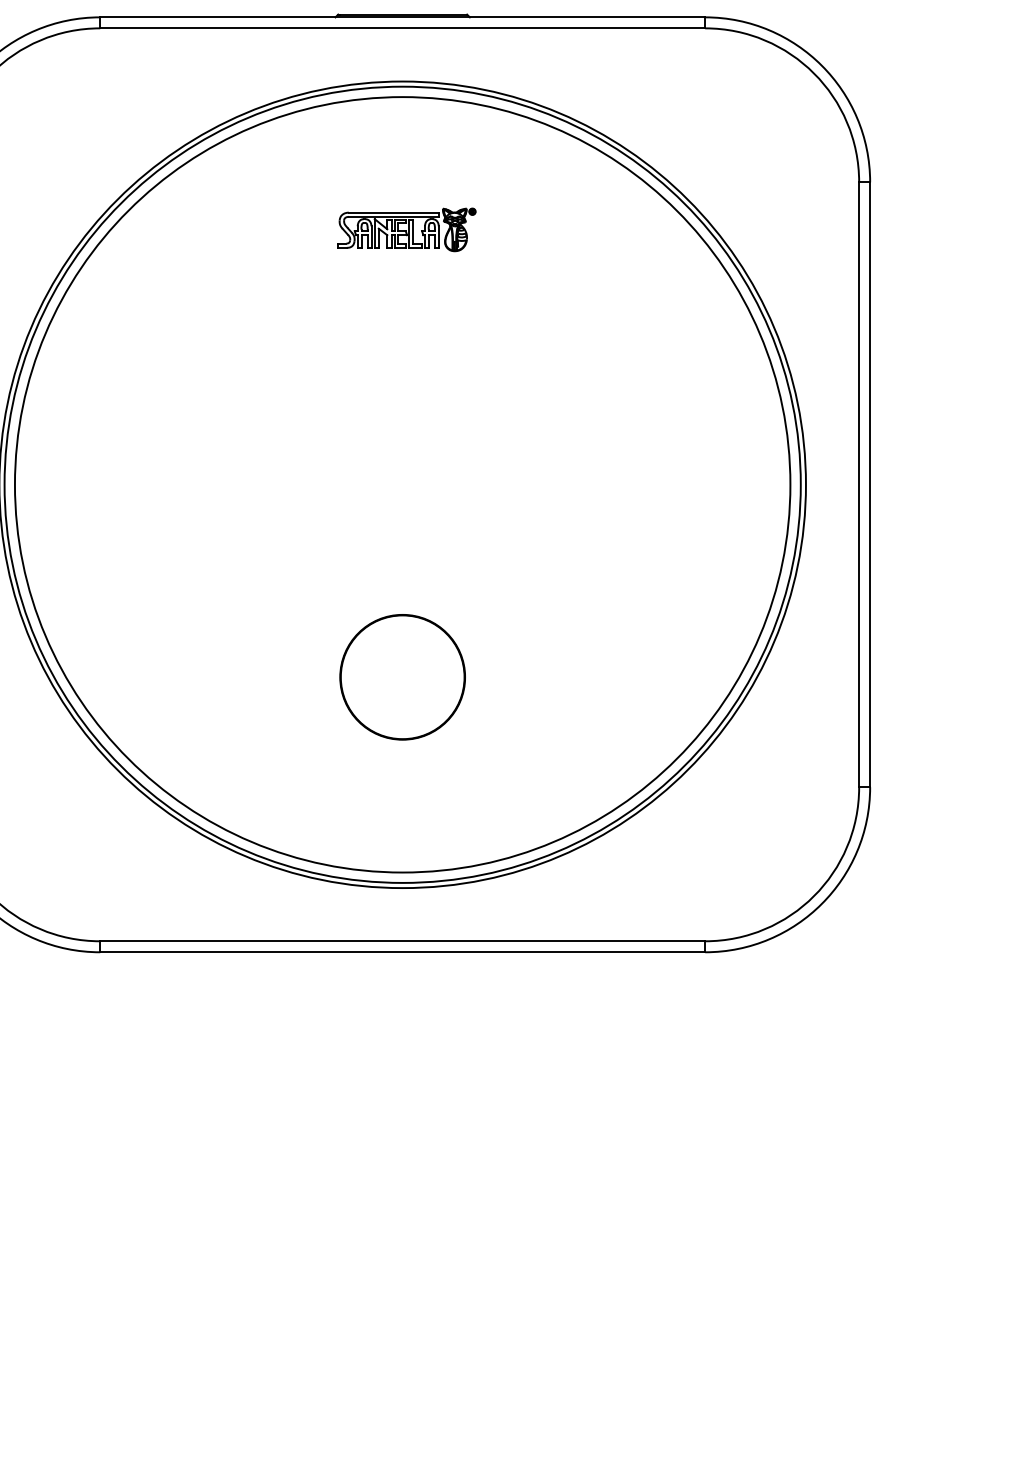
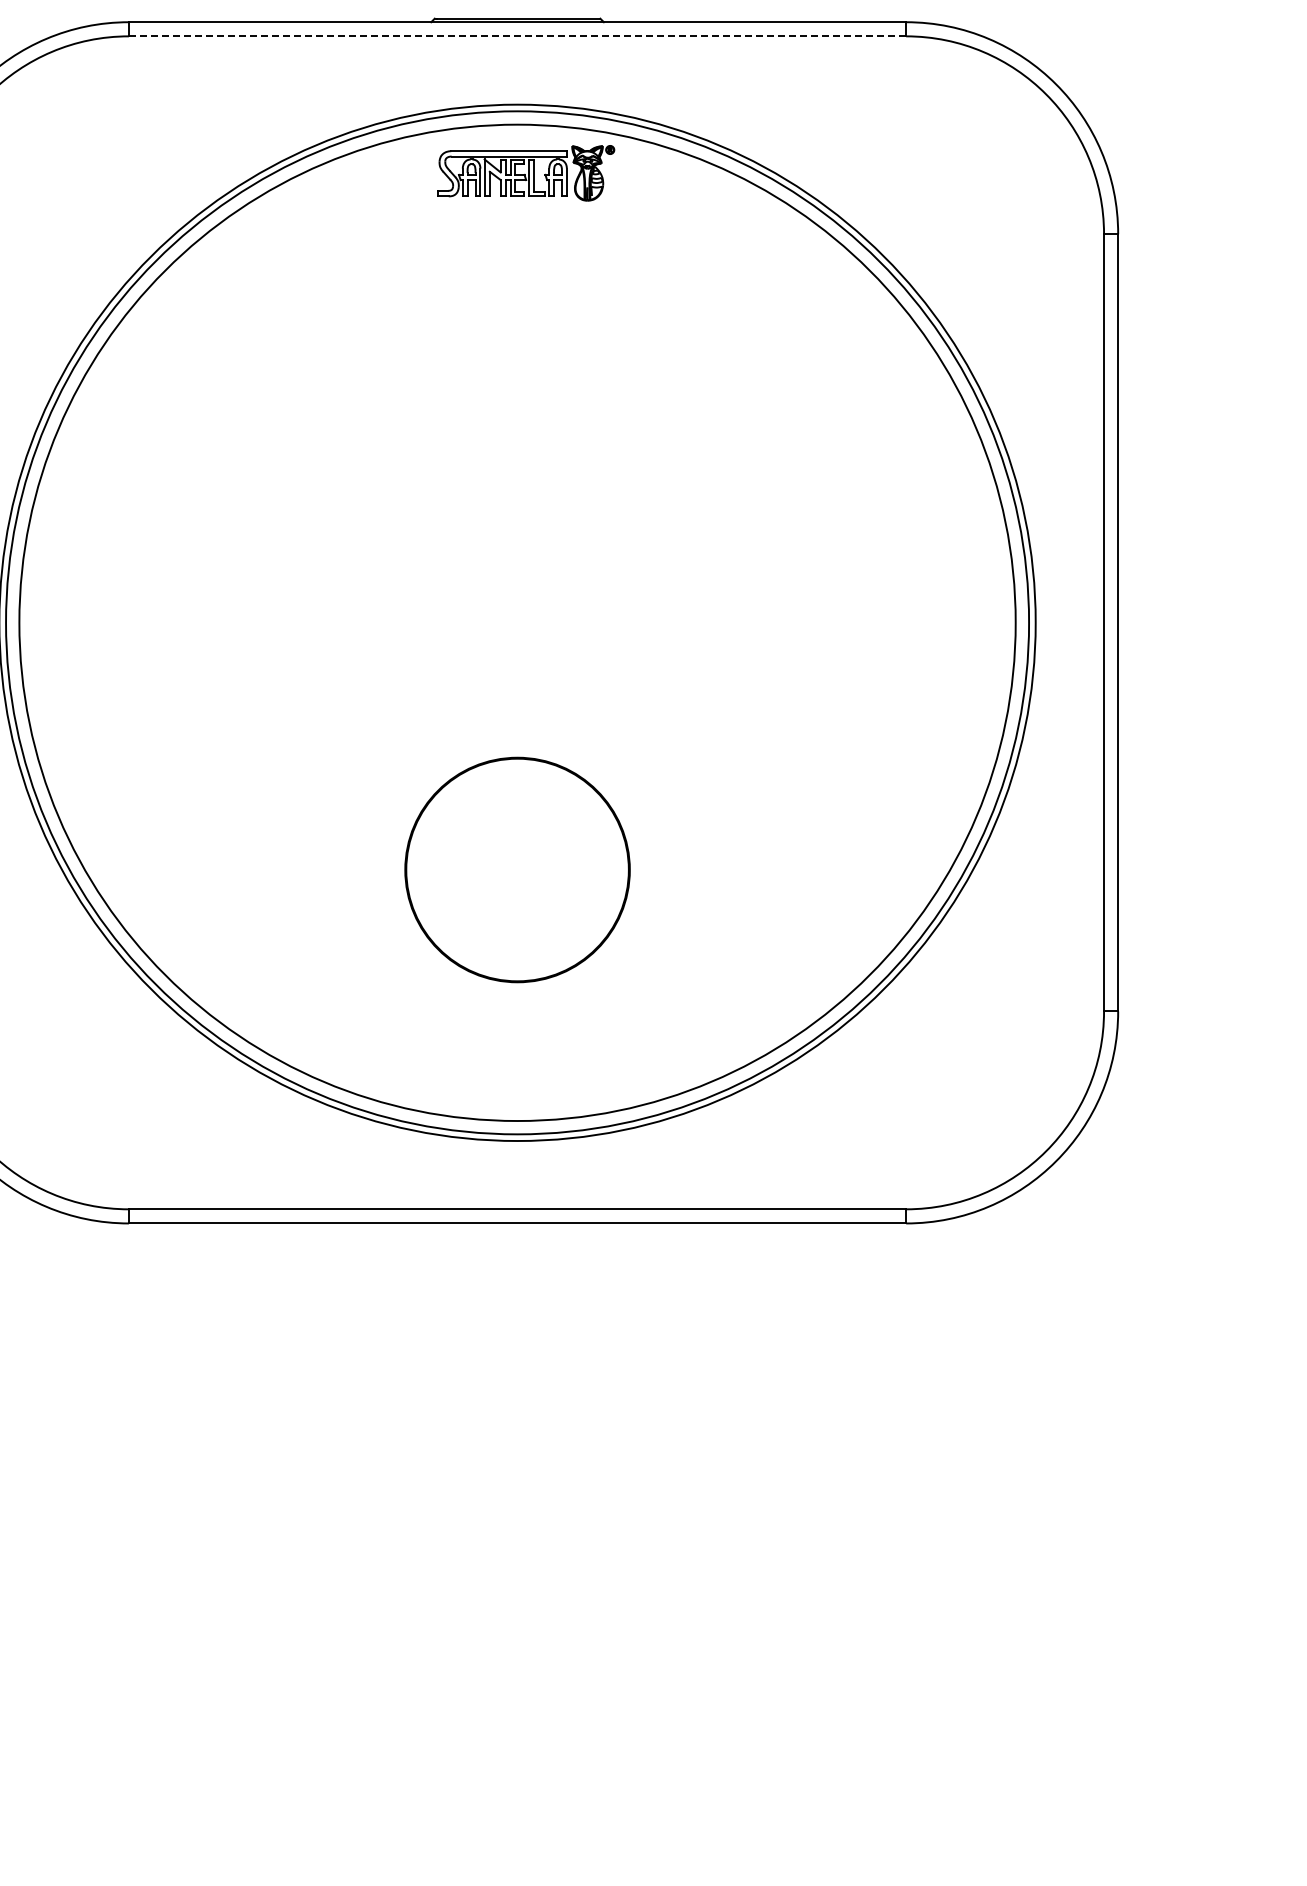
line: (402, 28) -> (517, 36), solid -> dashed
part: (407, 230) -> (526, 173), moved
circle: (402, 677) -> (517, 870), size x1.4

